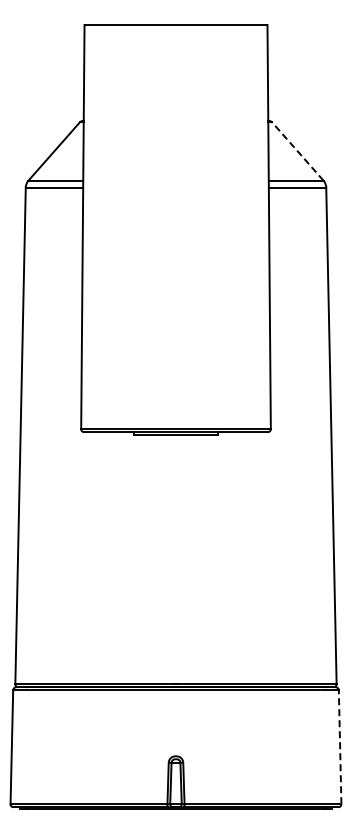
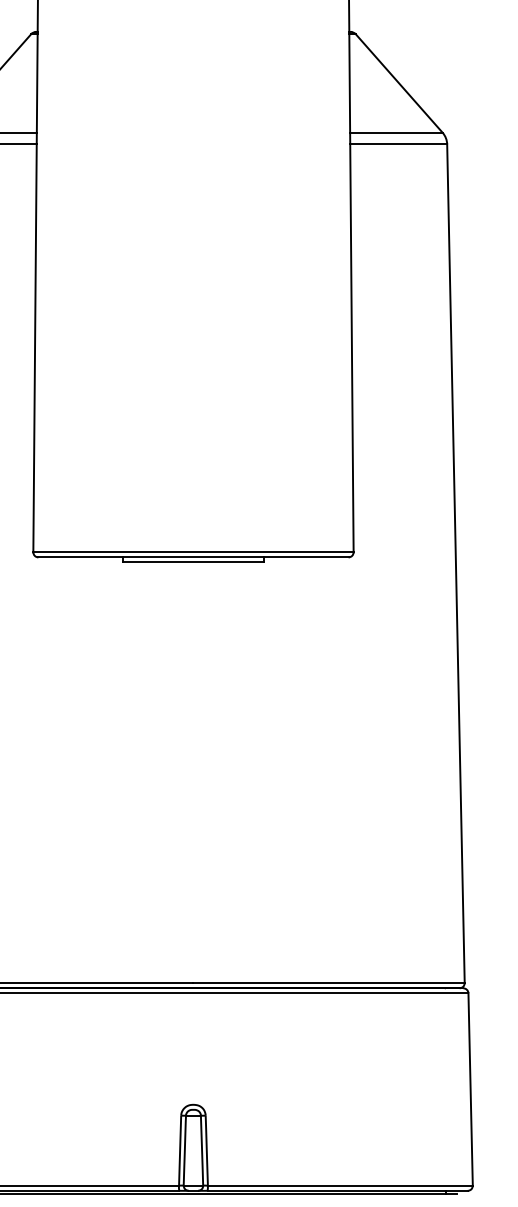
line: (297, 151) -> (398, 83), dashed -> solid
line: (340, 747) -> (471, 1089), dashed -> solid

